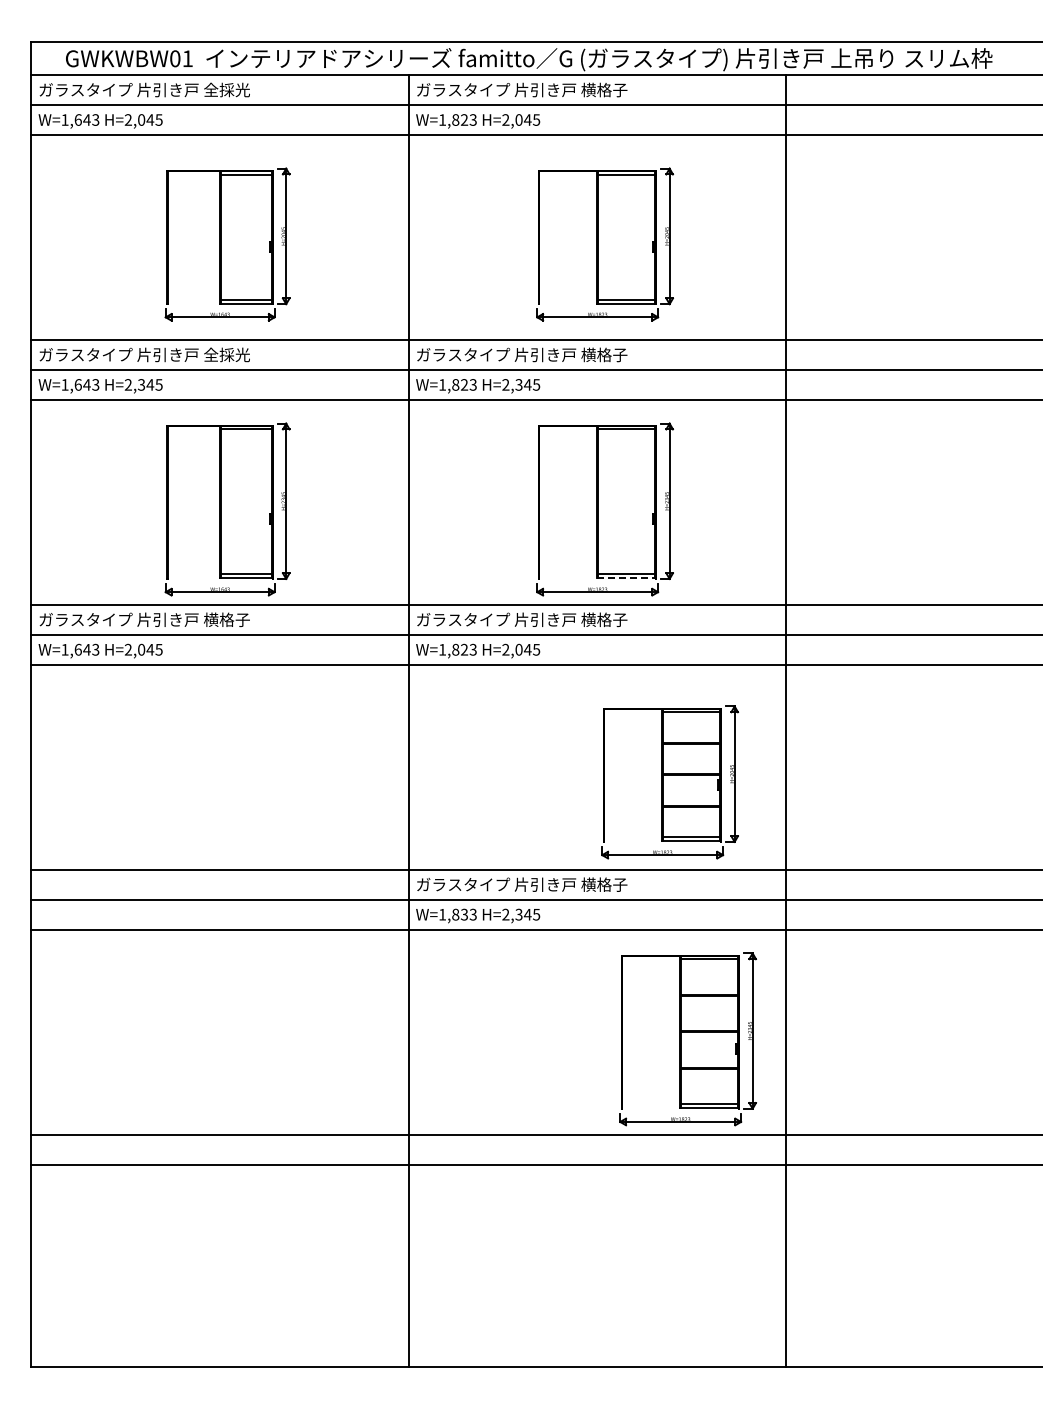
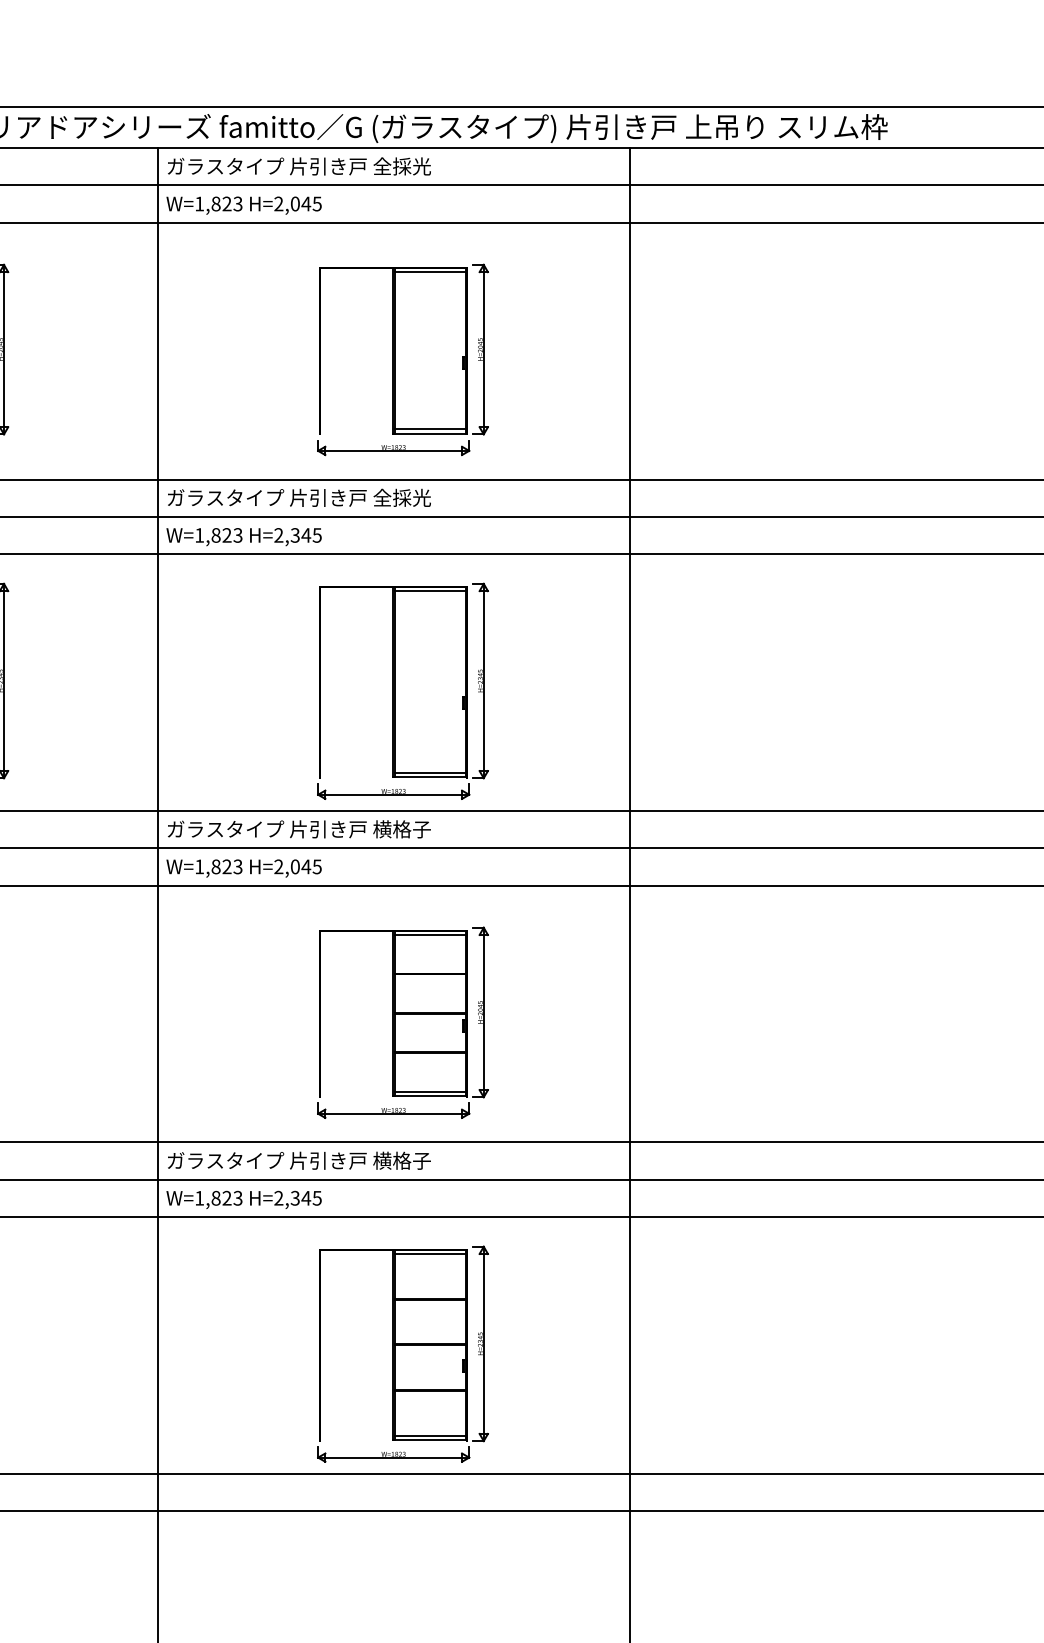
text: (604, 89) -> (402, 165), ガラスタイプ 片引き戸 横格子 -> ガラスタイプ 片引き戸 全採光
text: (604, 354) -> (402, 497), ガラスタイプ 片引き戸 横格子 -> ガラスタイプ 片引き戸 全採光
line: (626, 578) -> (429, 777), dashed -> solid
part: (669, 782) -> (402, 1022), moved
text: (464, 914) -> (227, 1198), W=1,833 -> W=1,823
part: (687, 1039) -> (402, 1354), moved

